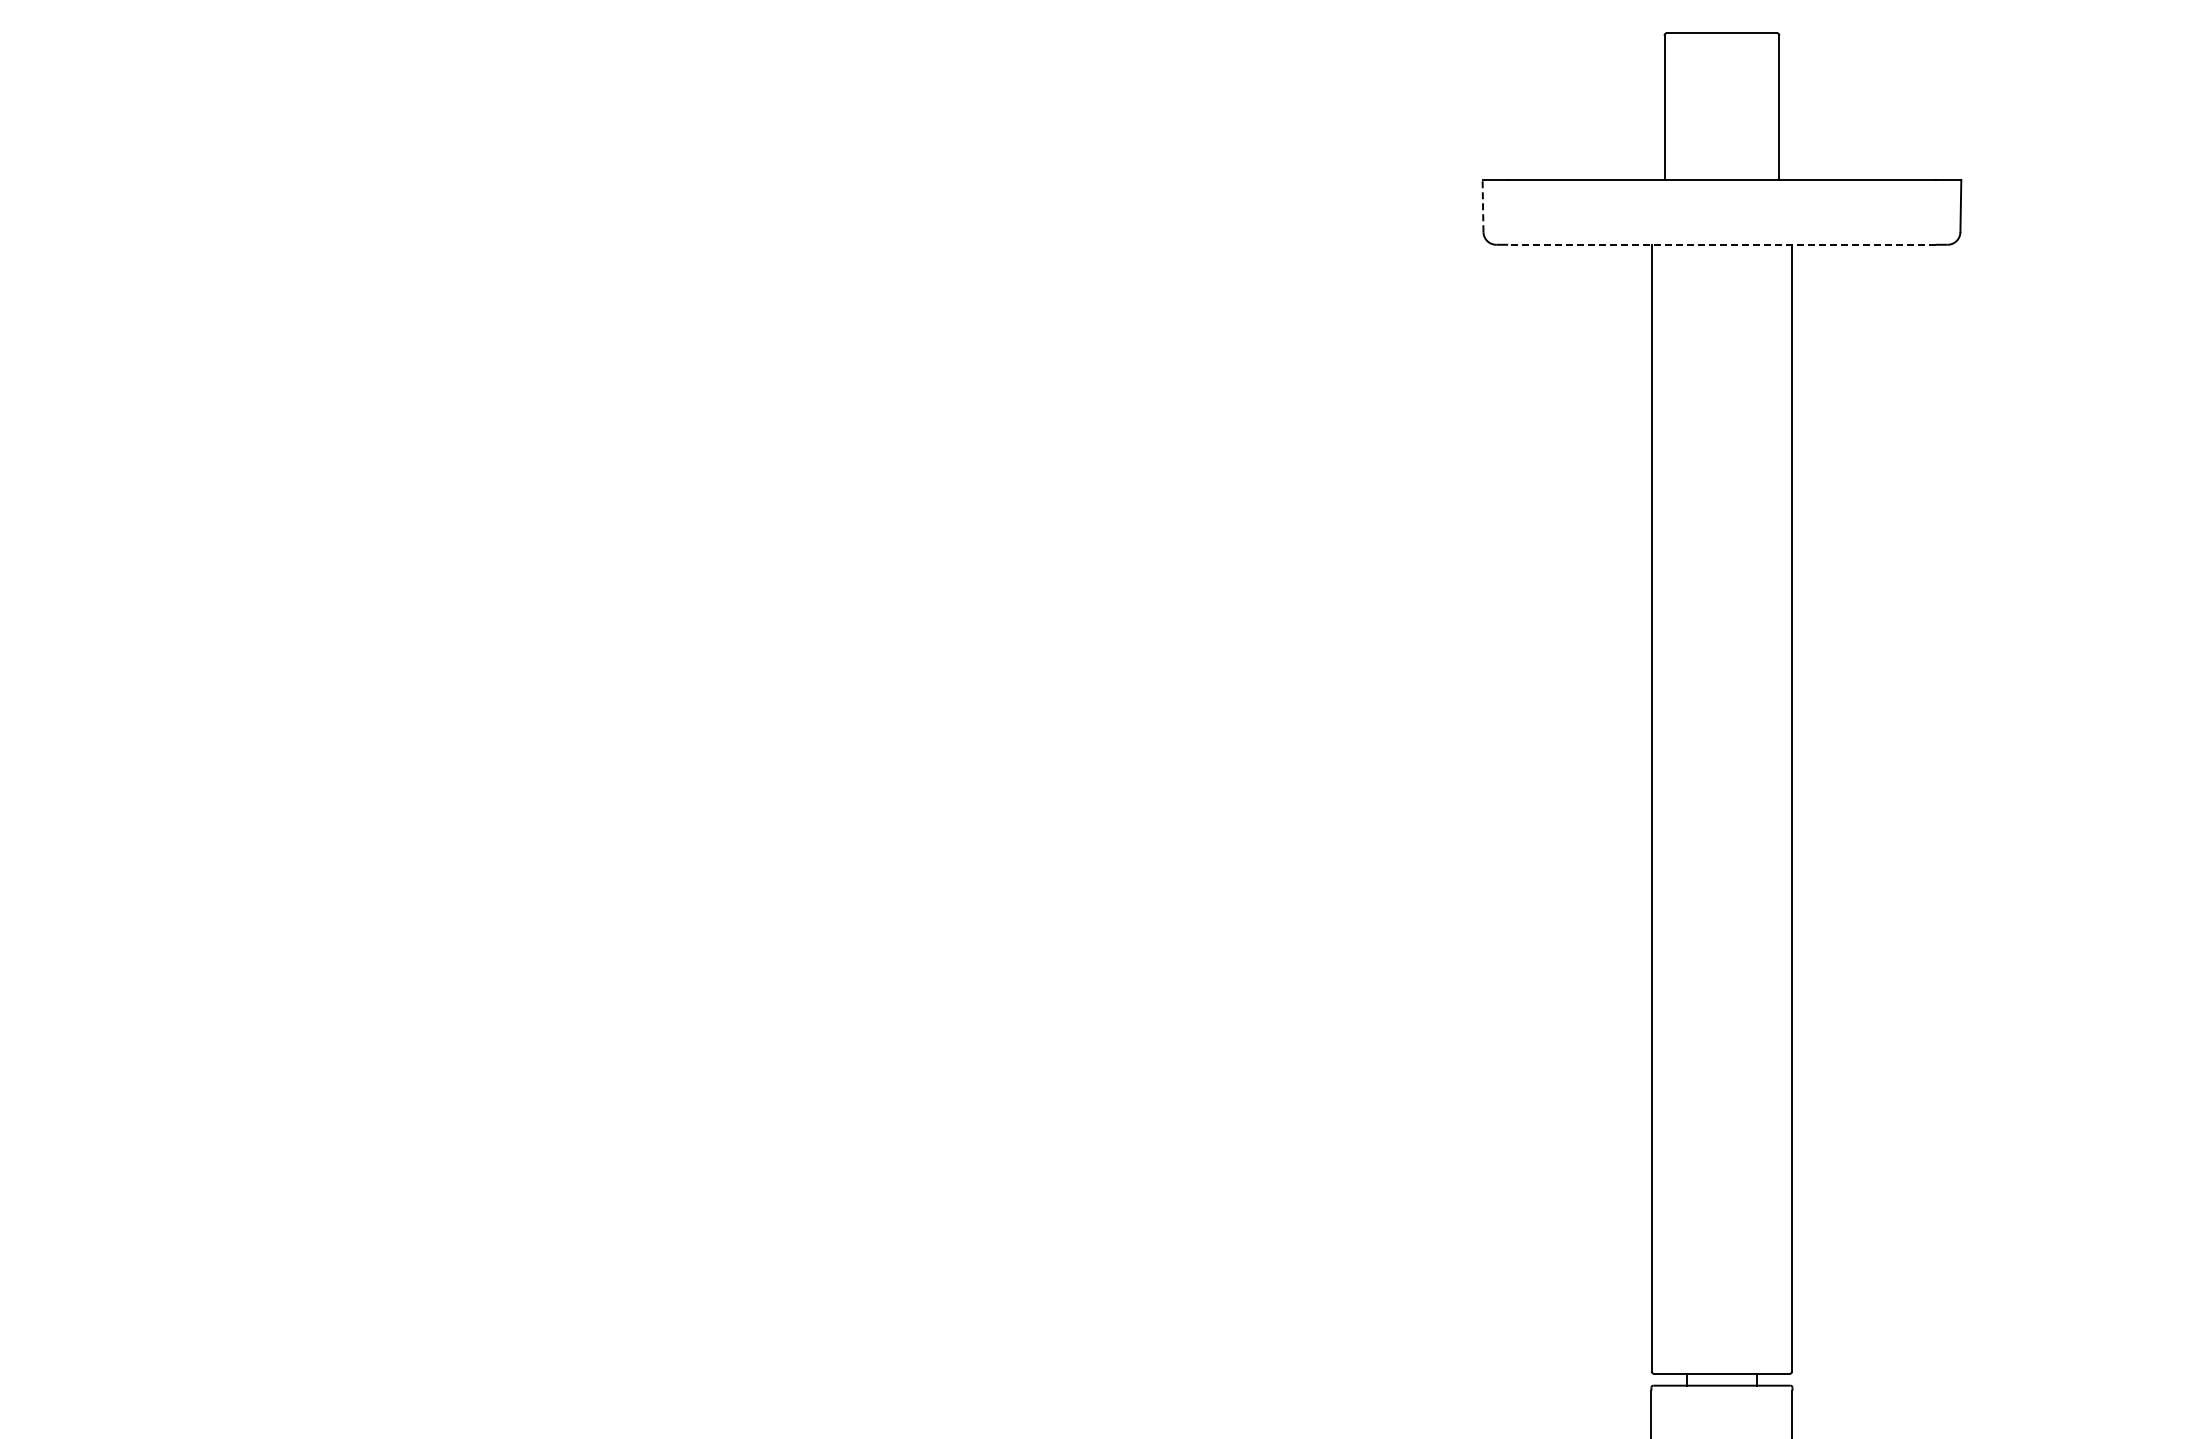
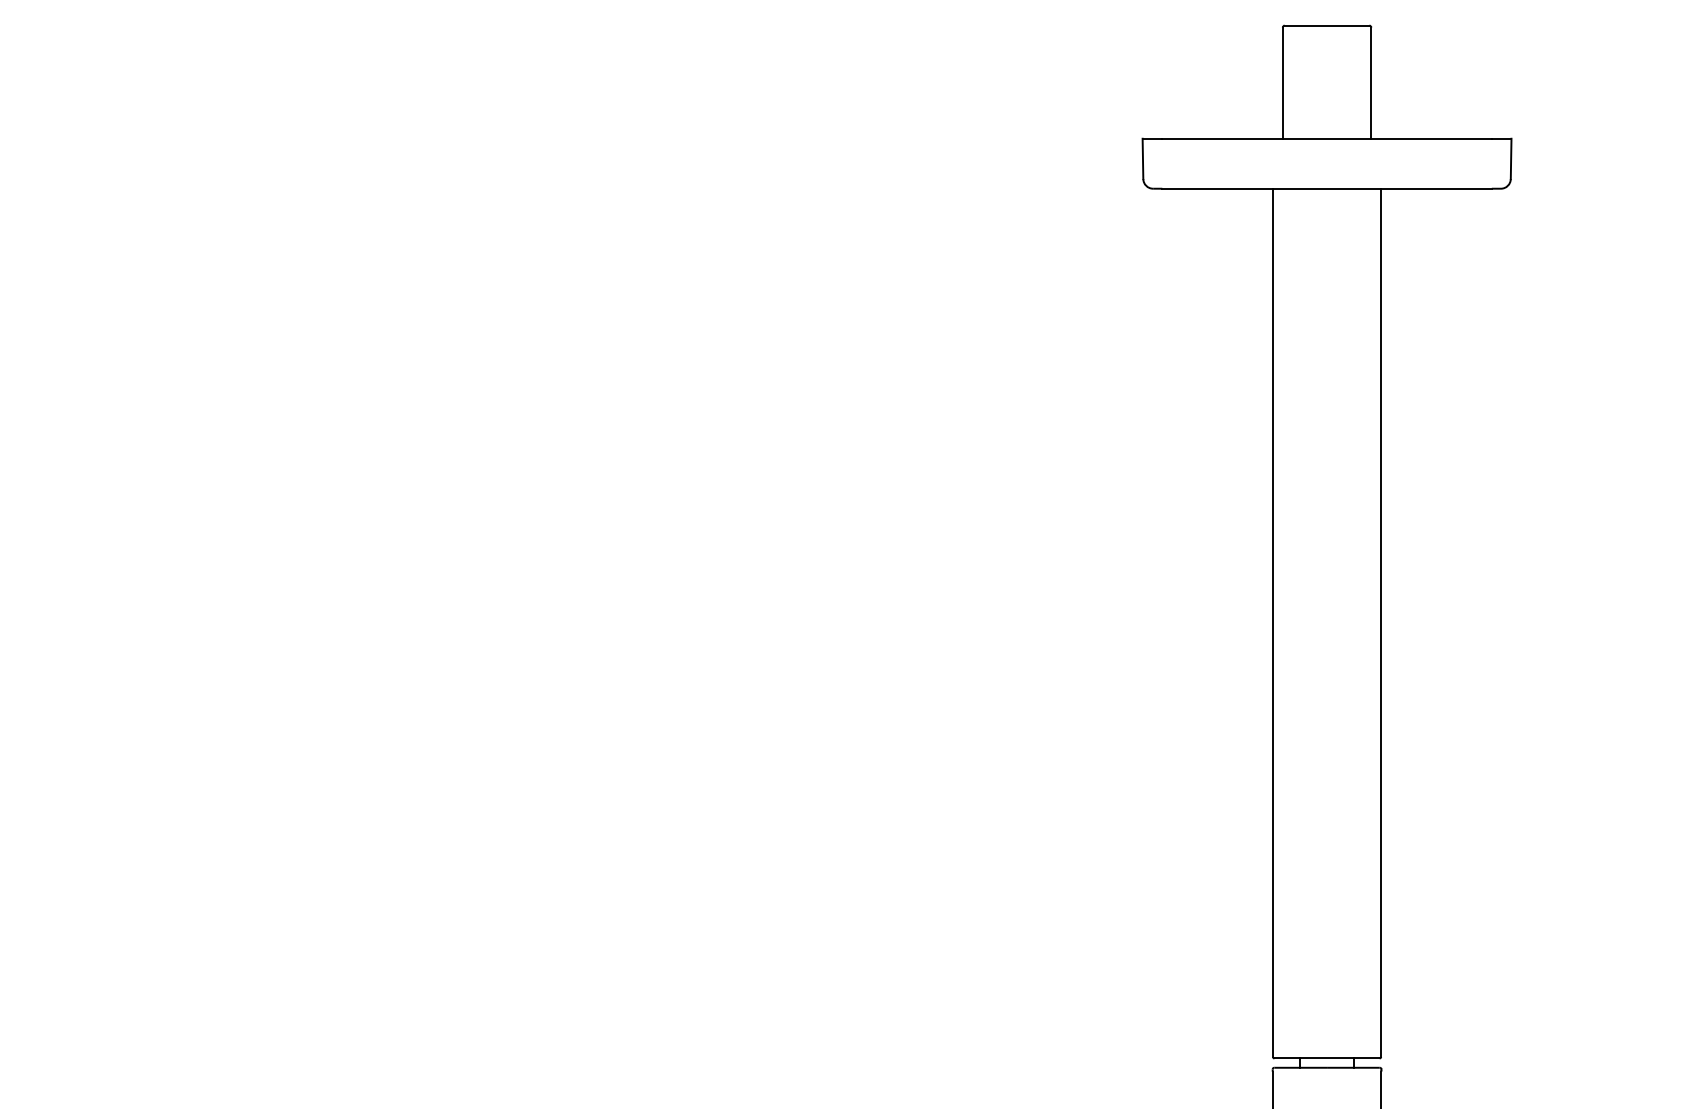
line: (1483, 205) -> (1143, 158), dashed -> solid
line: (1721, 244) -> (1326, 188), dashed -> solid

